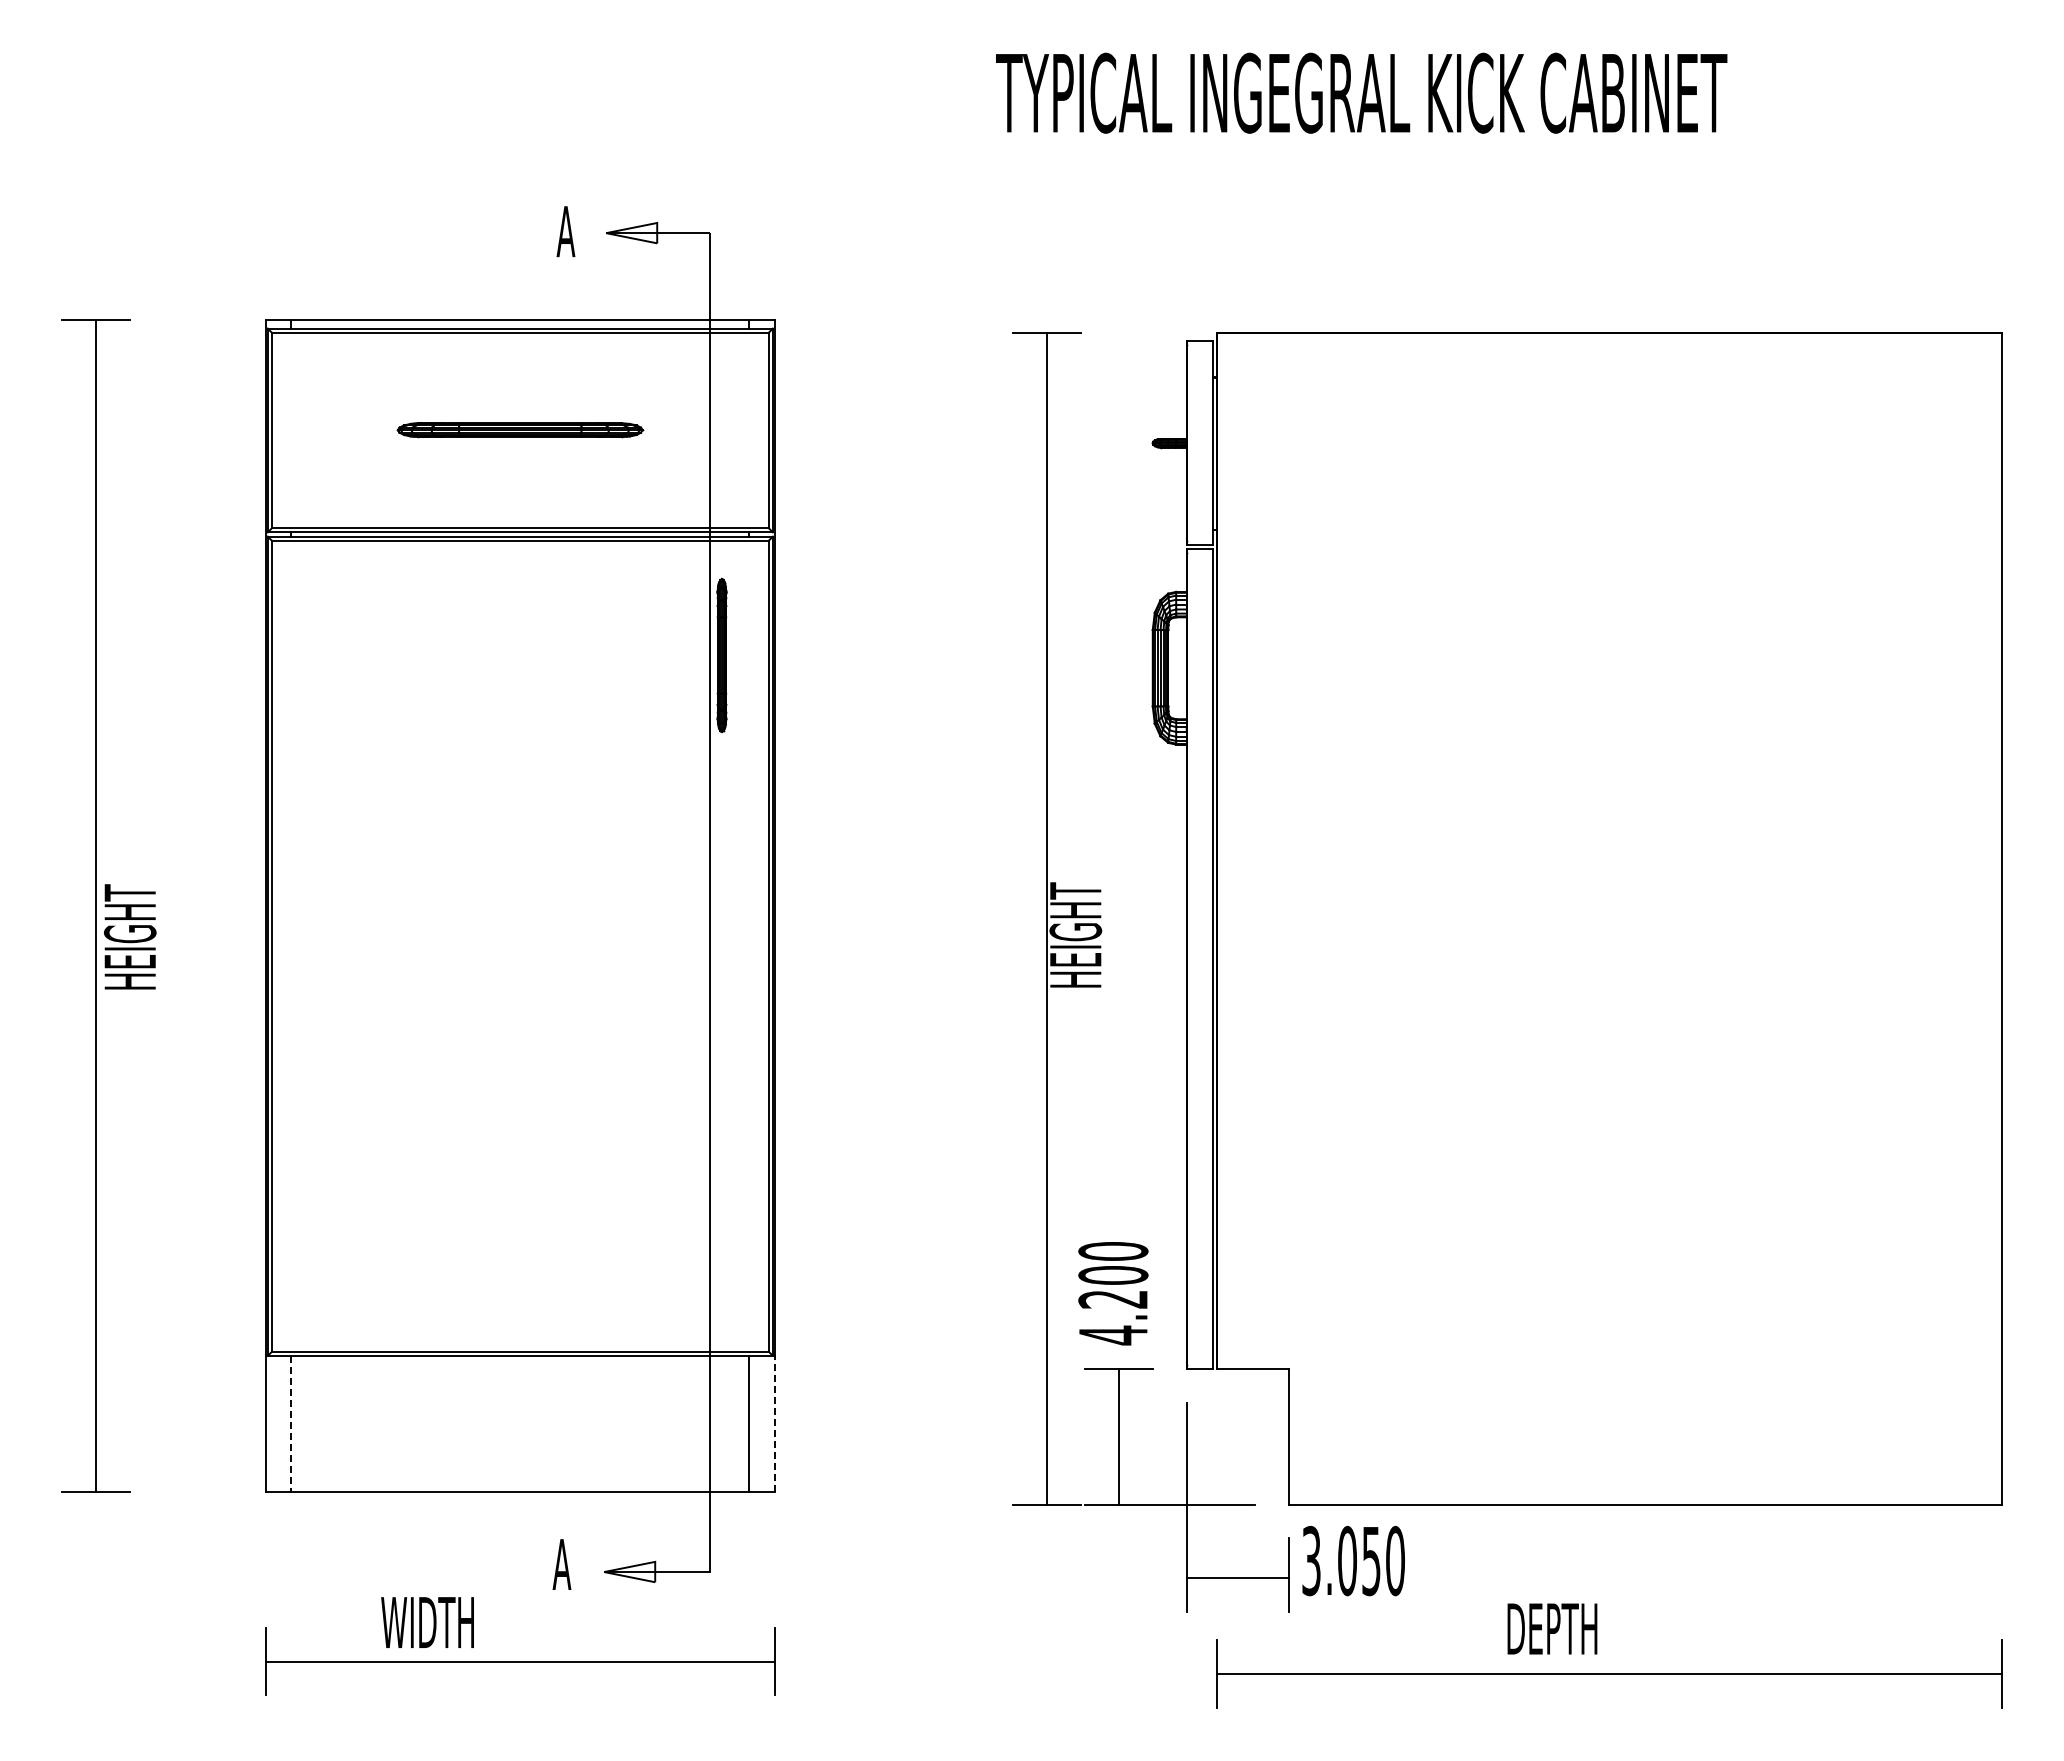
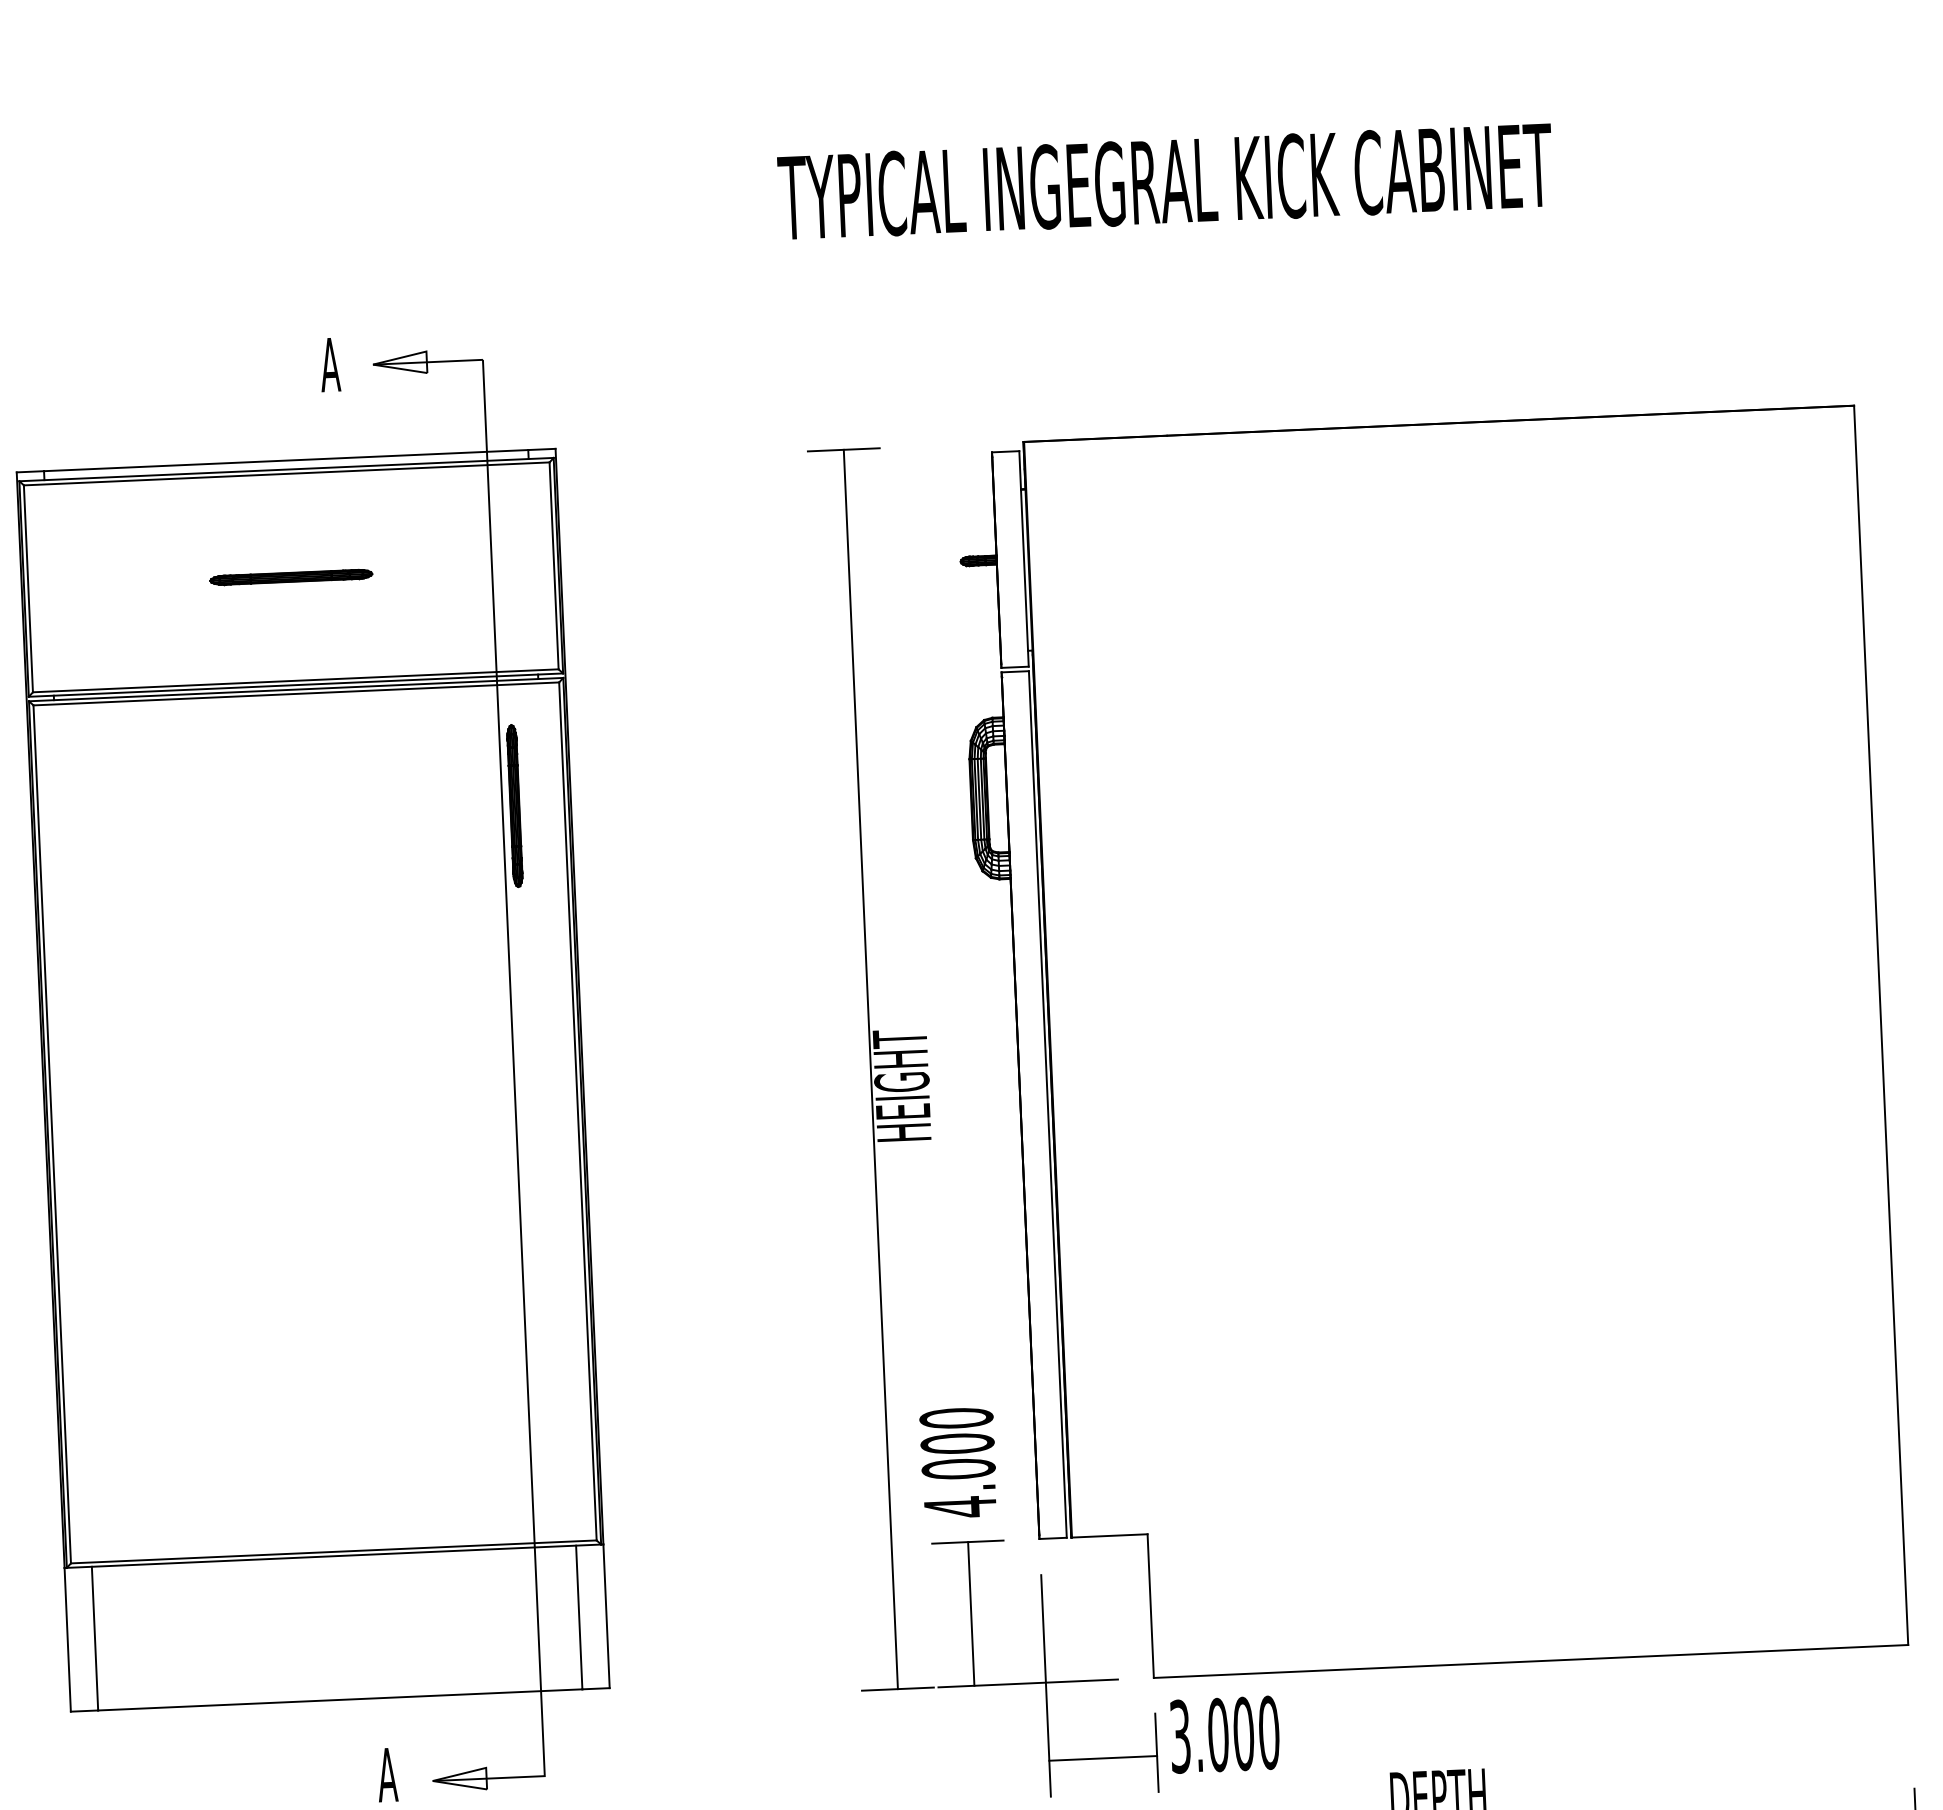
part: (520, 430) -> (291, 577), size x0.62
text: (1113, 1299) -> (958, 1469), 4.200 -> 4.000
line: (291, 1423) -> (95, 1638), dashed -> solid
line: (775, 1423) -> (607, 1615), dashed -> solid
text: (1371, 1560) -> (1243, 1733), 3.050 -> 3.000

